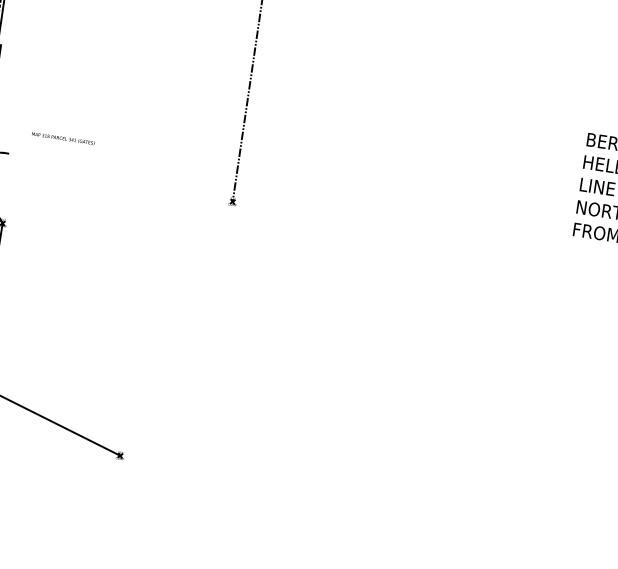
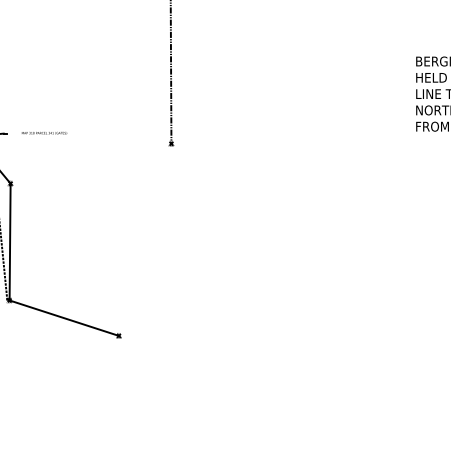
text: (63, 139) -> (44, 133), moved

